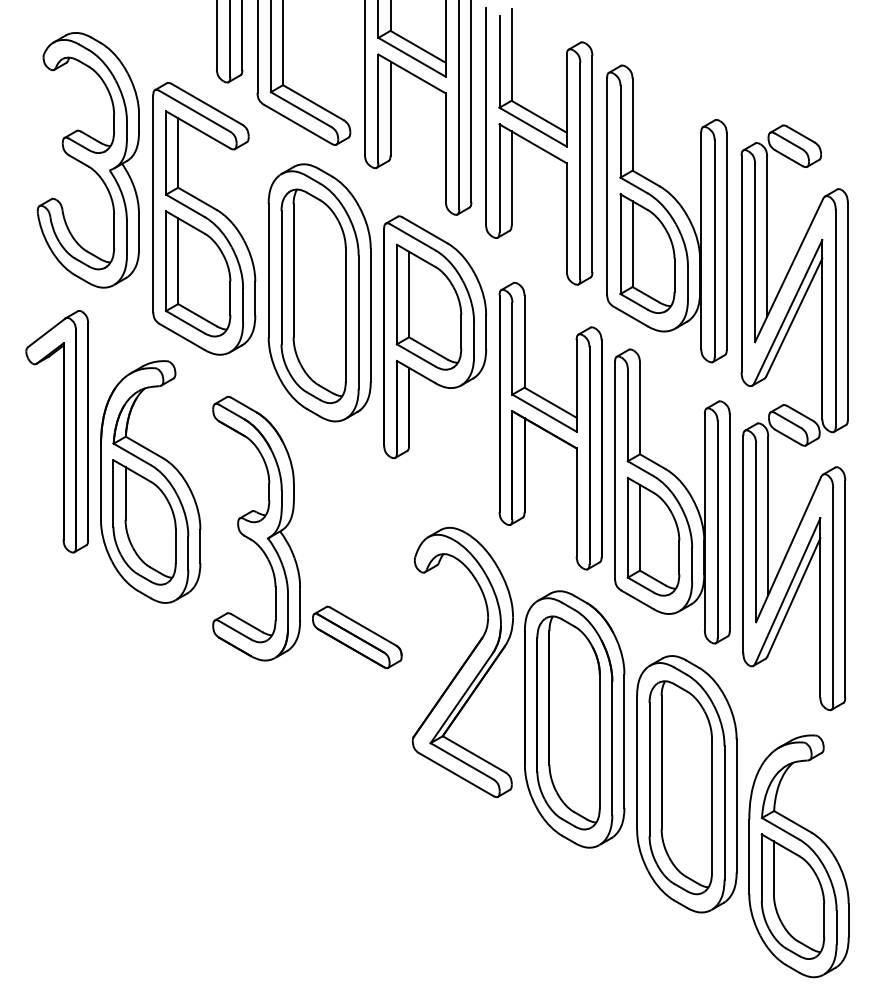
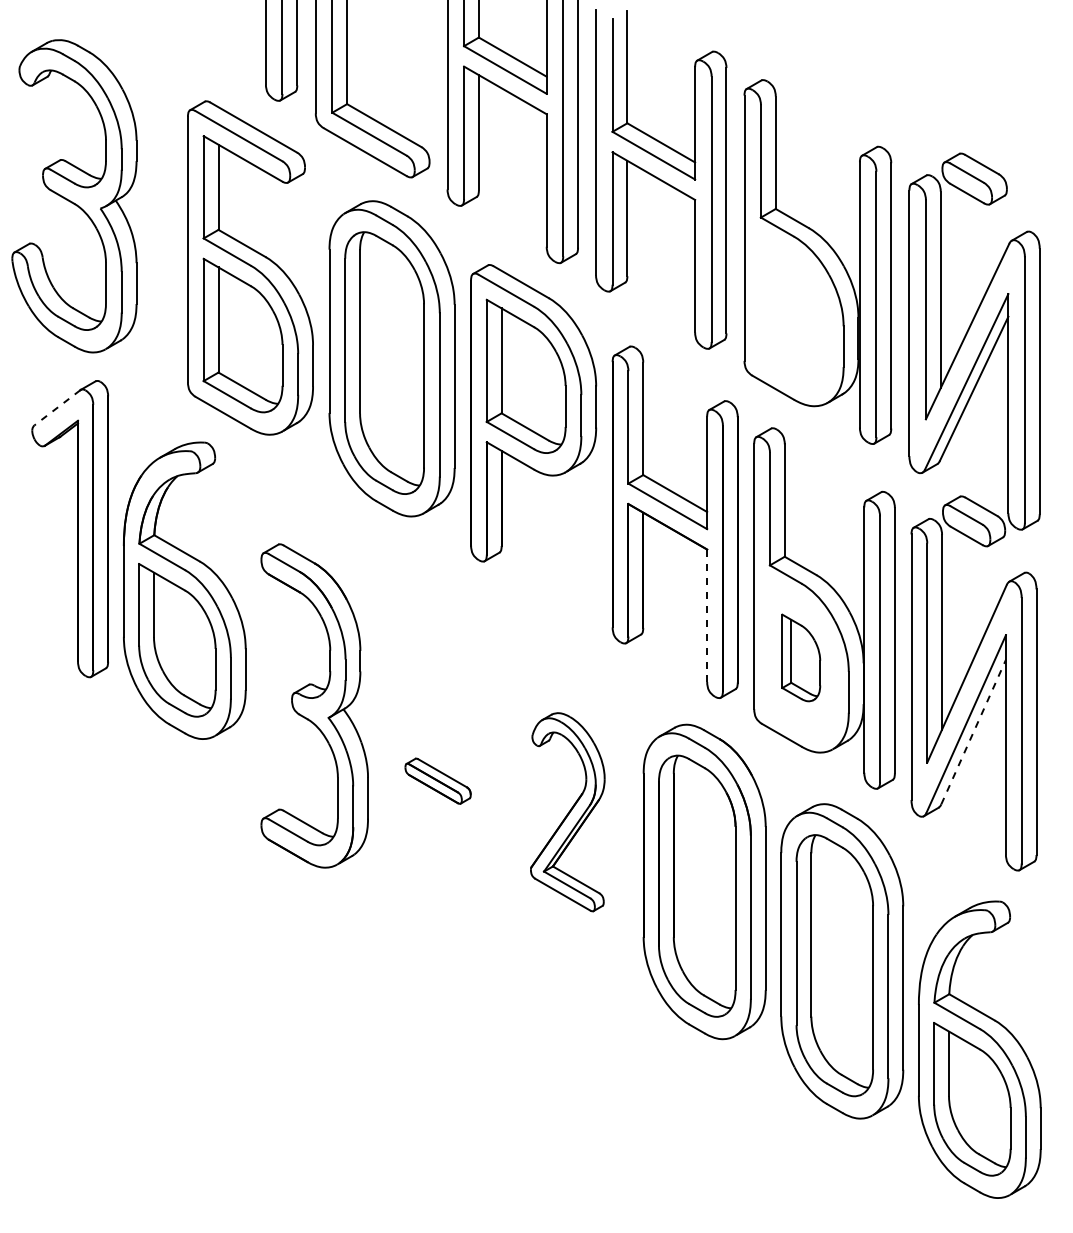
part: (88, 160) -> (74, 196), moved
part: (647, 253) -> (793, 310), removed
line: (46, 332) -> (57, 407), solid -> dashed
line: (576, 503) -> (707, 616), solid -> dashed
part: (256, 528) -> (314, 705), moved
part: (652, 536) -> (800, 657), size x0.6
line: (793, 596) -> (973, 731), solid -> dashed
part: (356, 636) -> (437, 780), size x0.6
part: (462, 662) -> (567, 812), size x0.6

